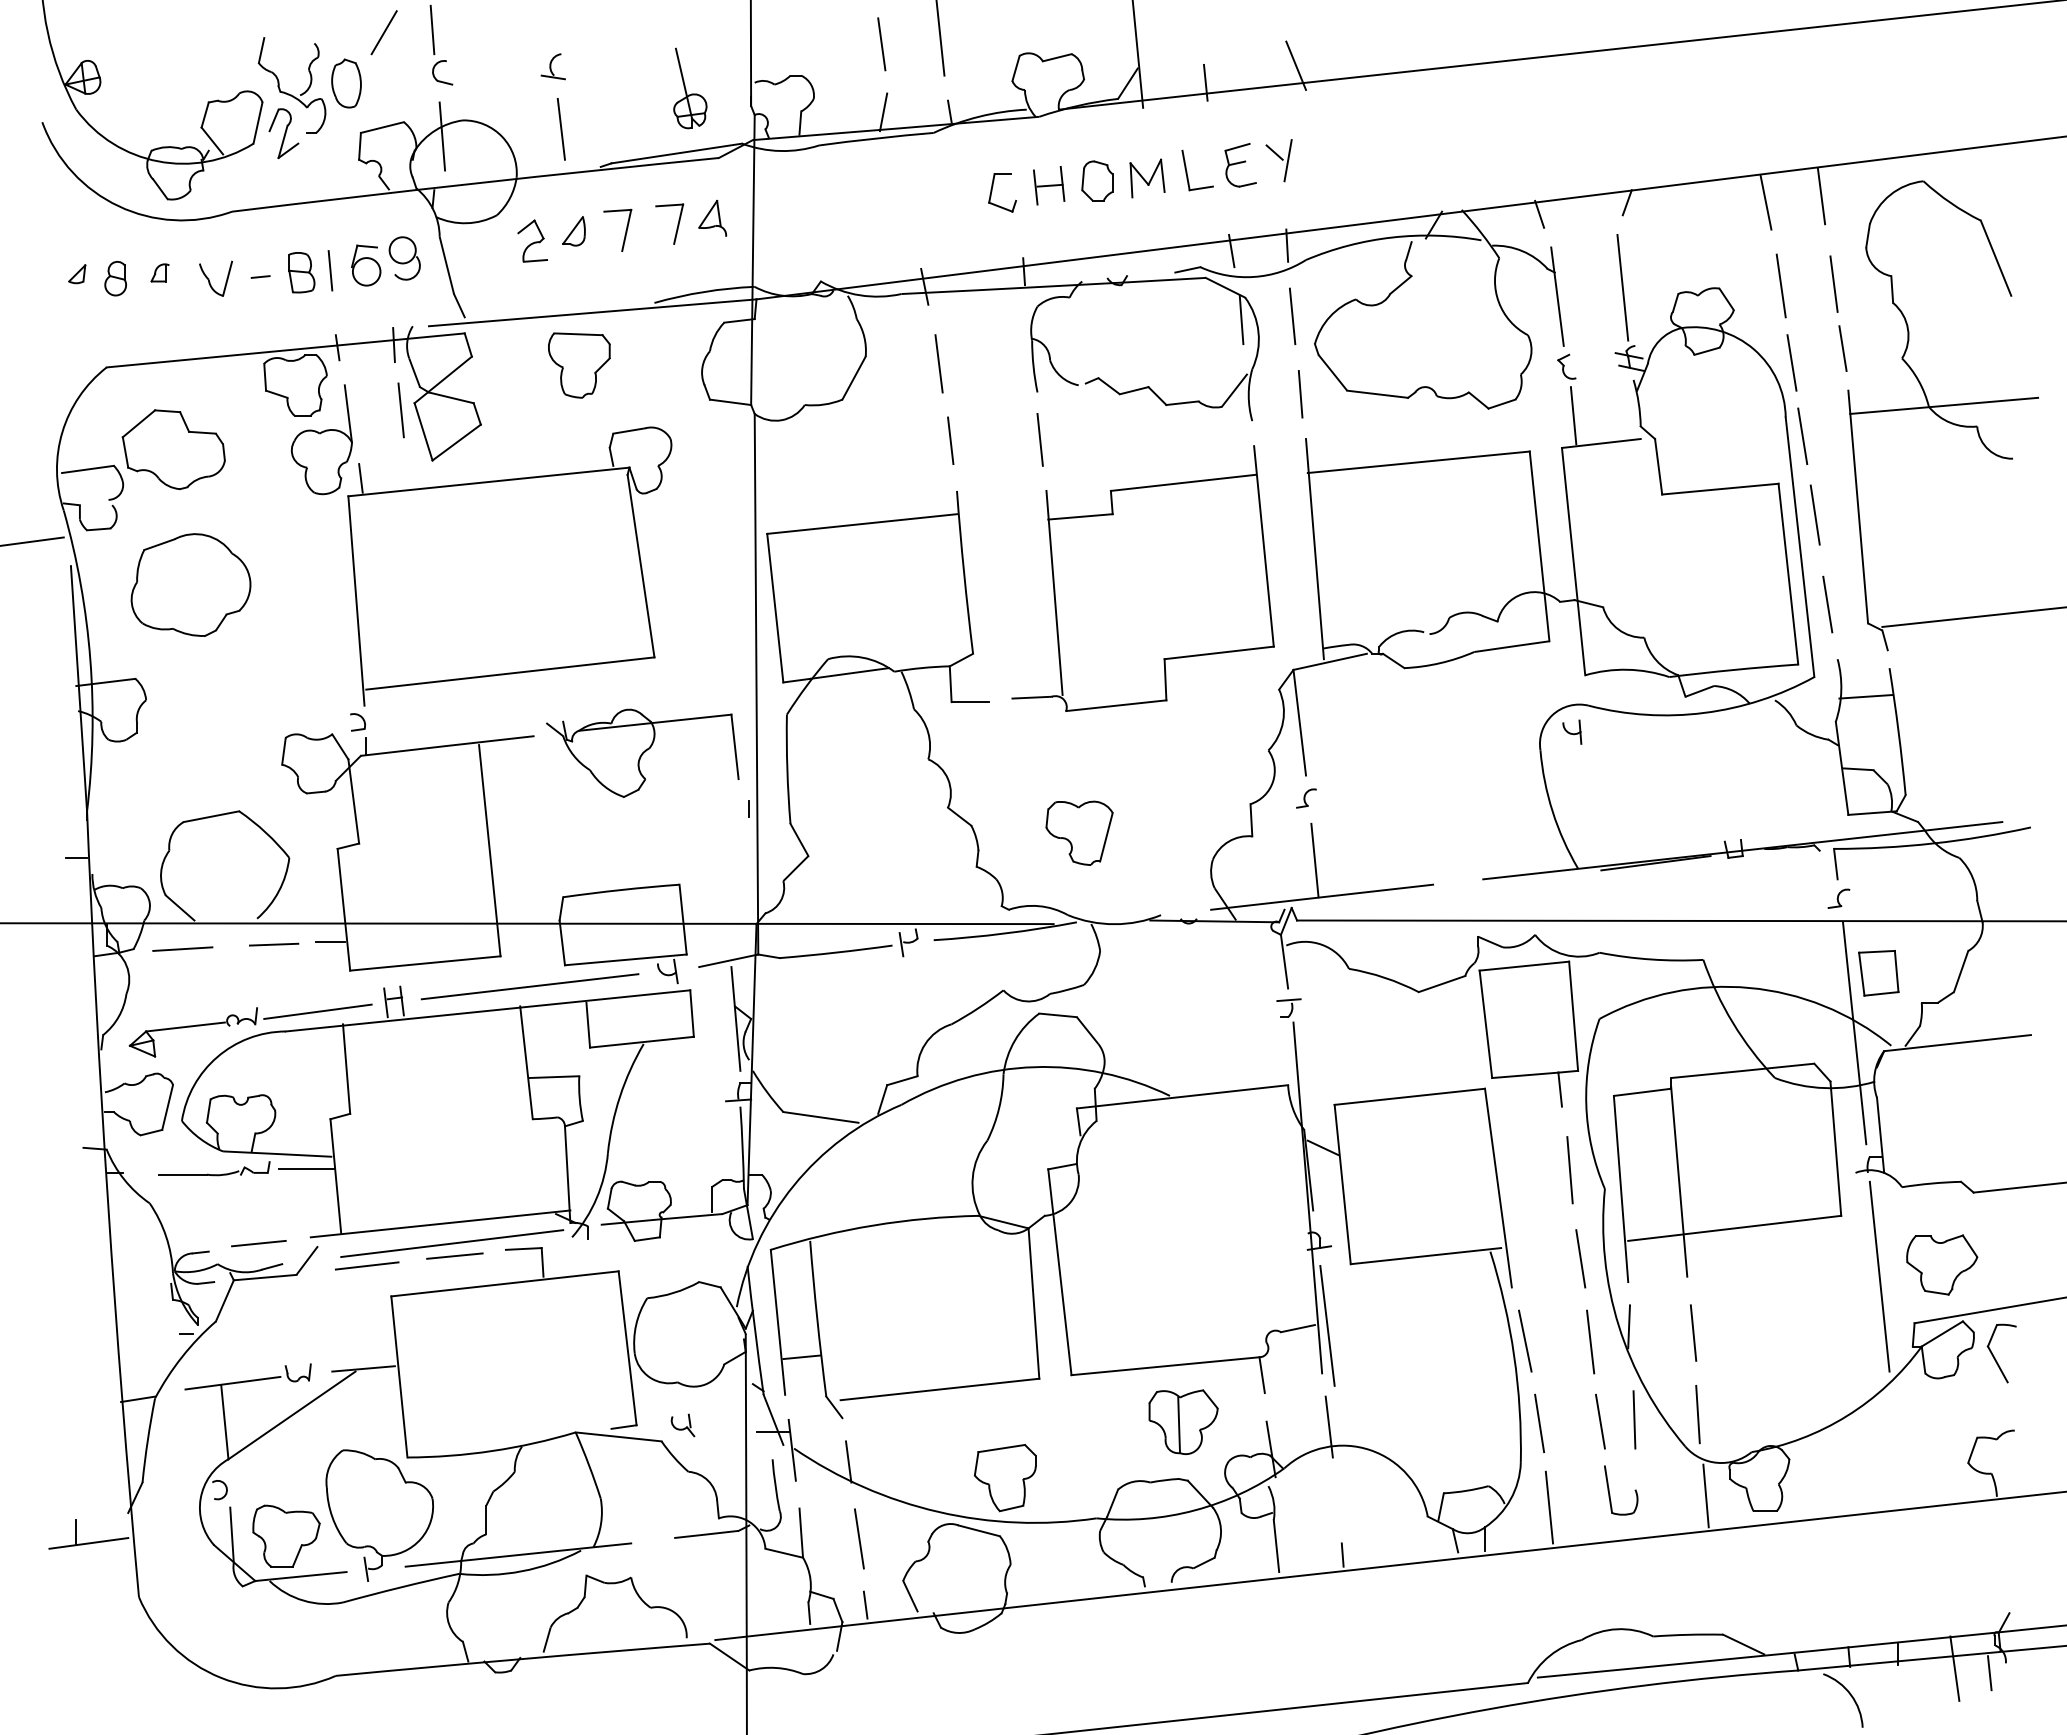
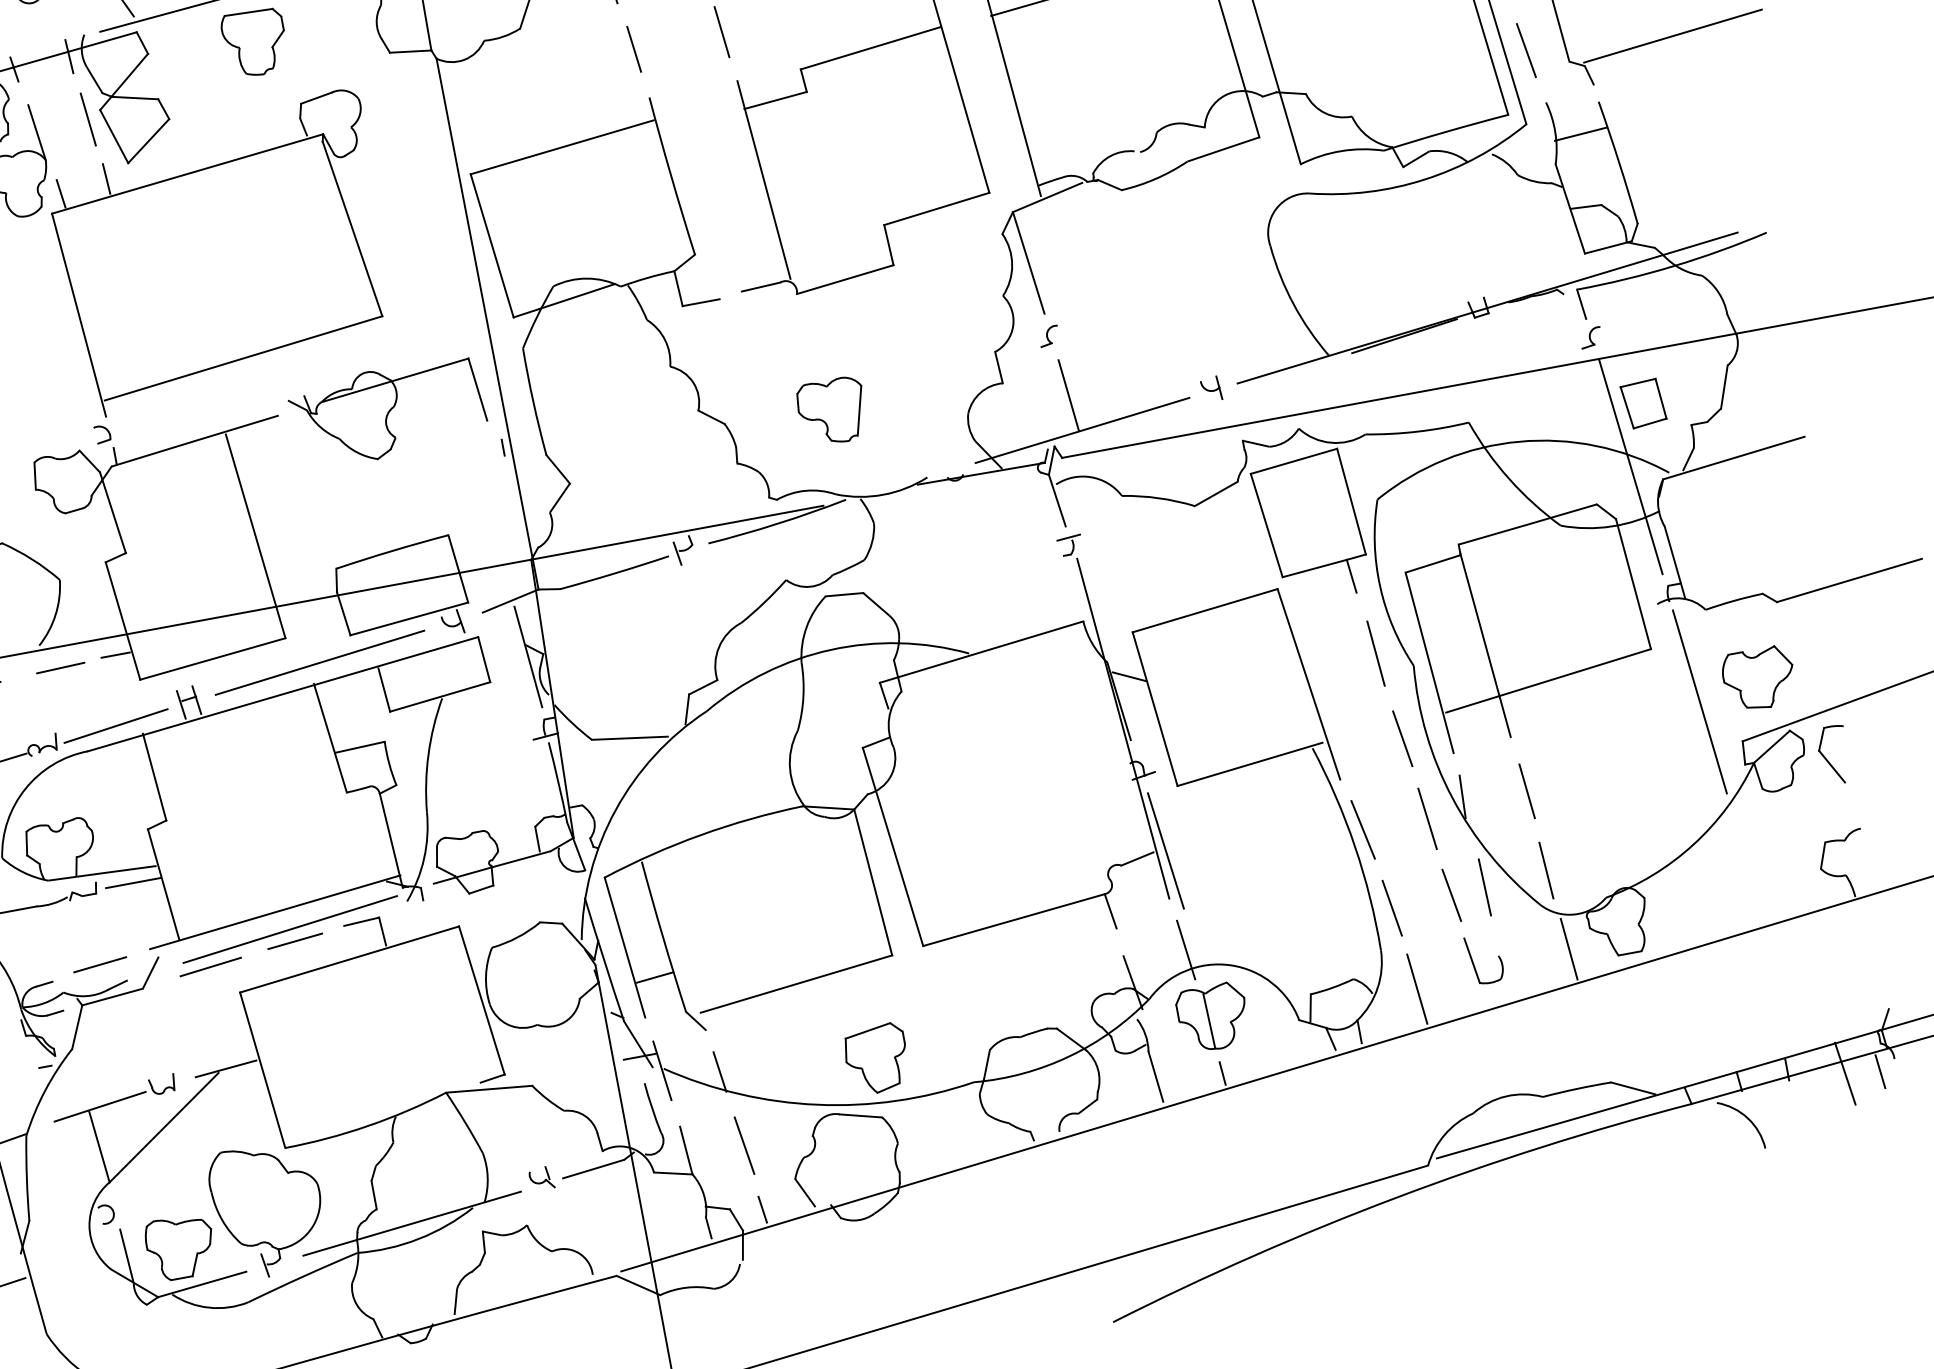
line: (408, 471) -> (106, 178), added
part: (1572, 731) -> (1211, 388), moved
part: (1183, 1421) -> (1212, 1016), moved
part: (682, 1425) -> (541, 1178), moved

